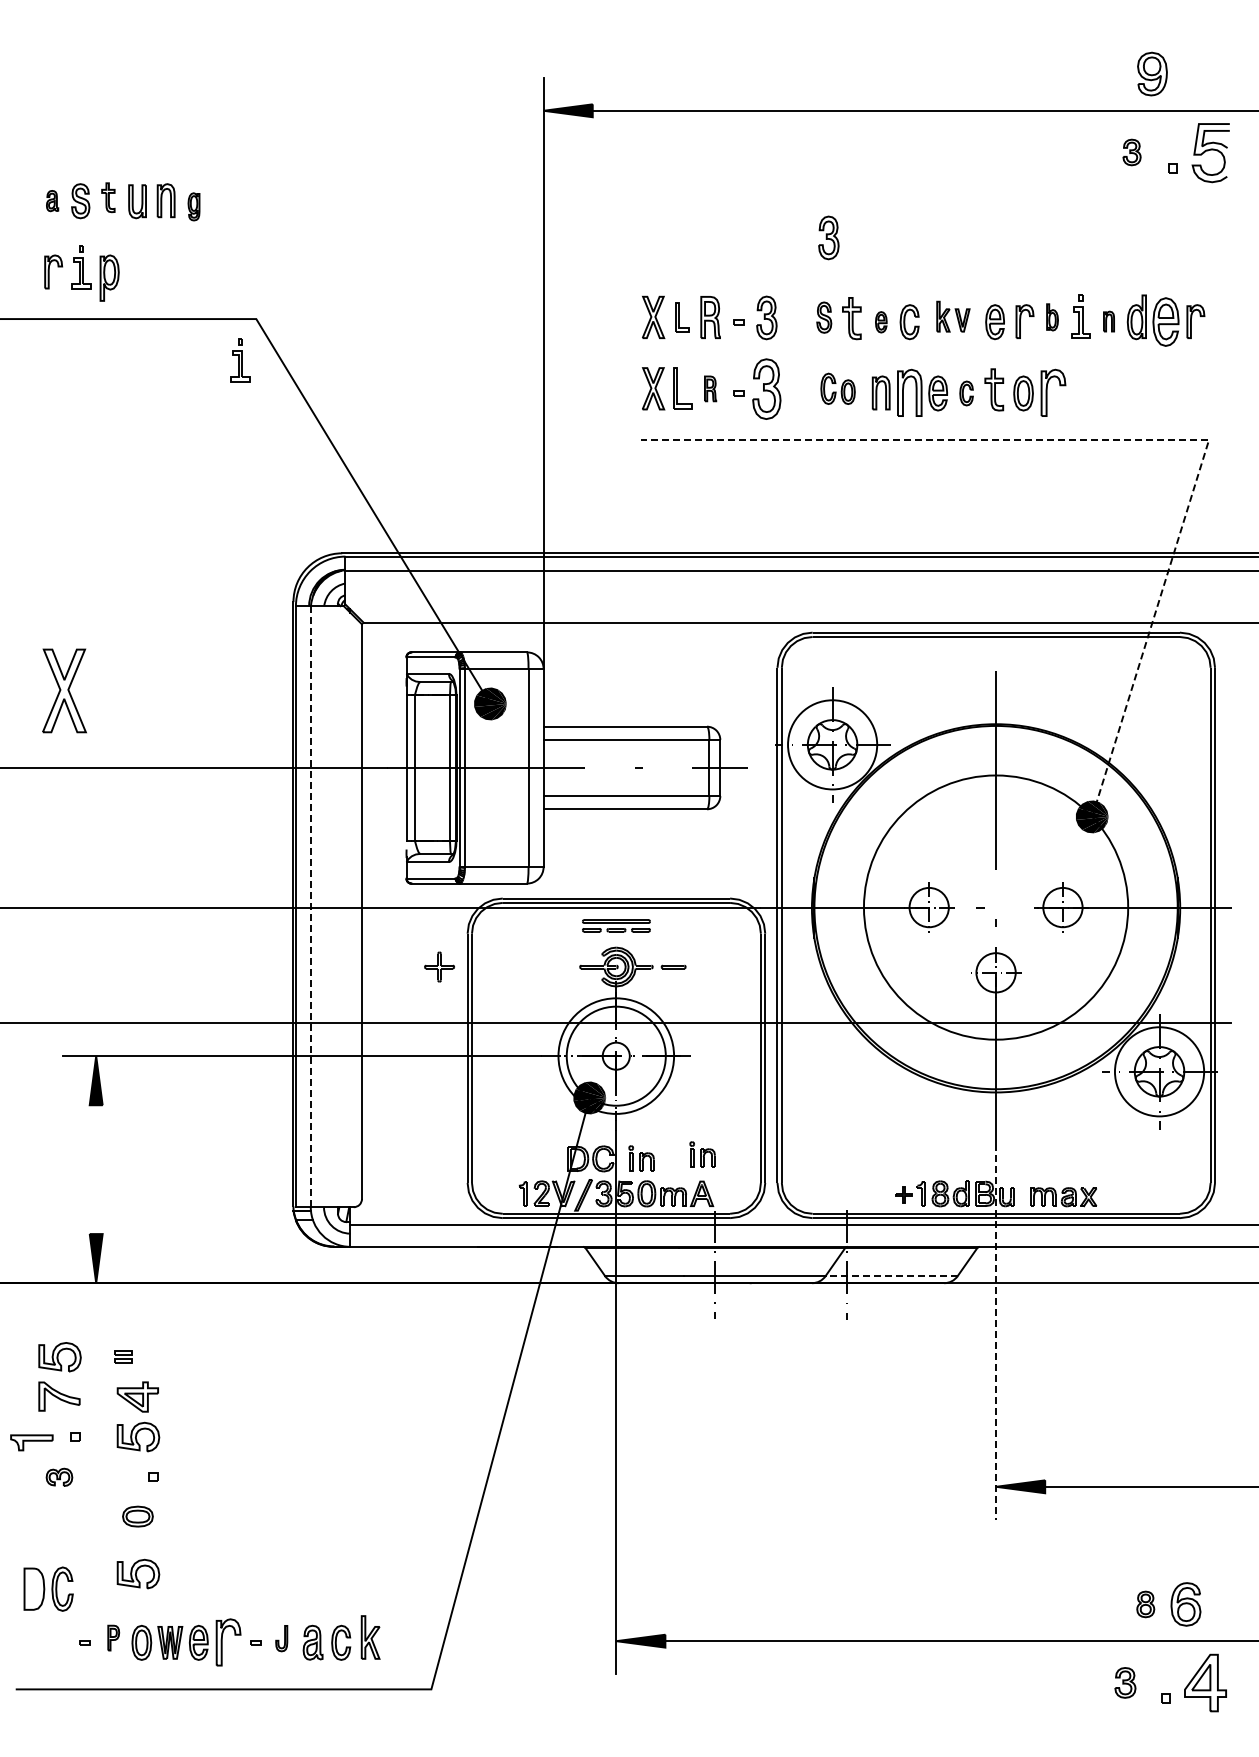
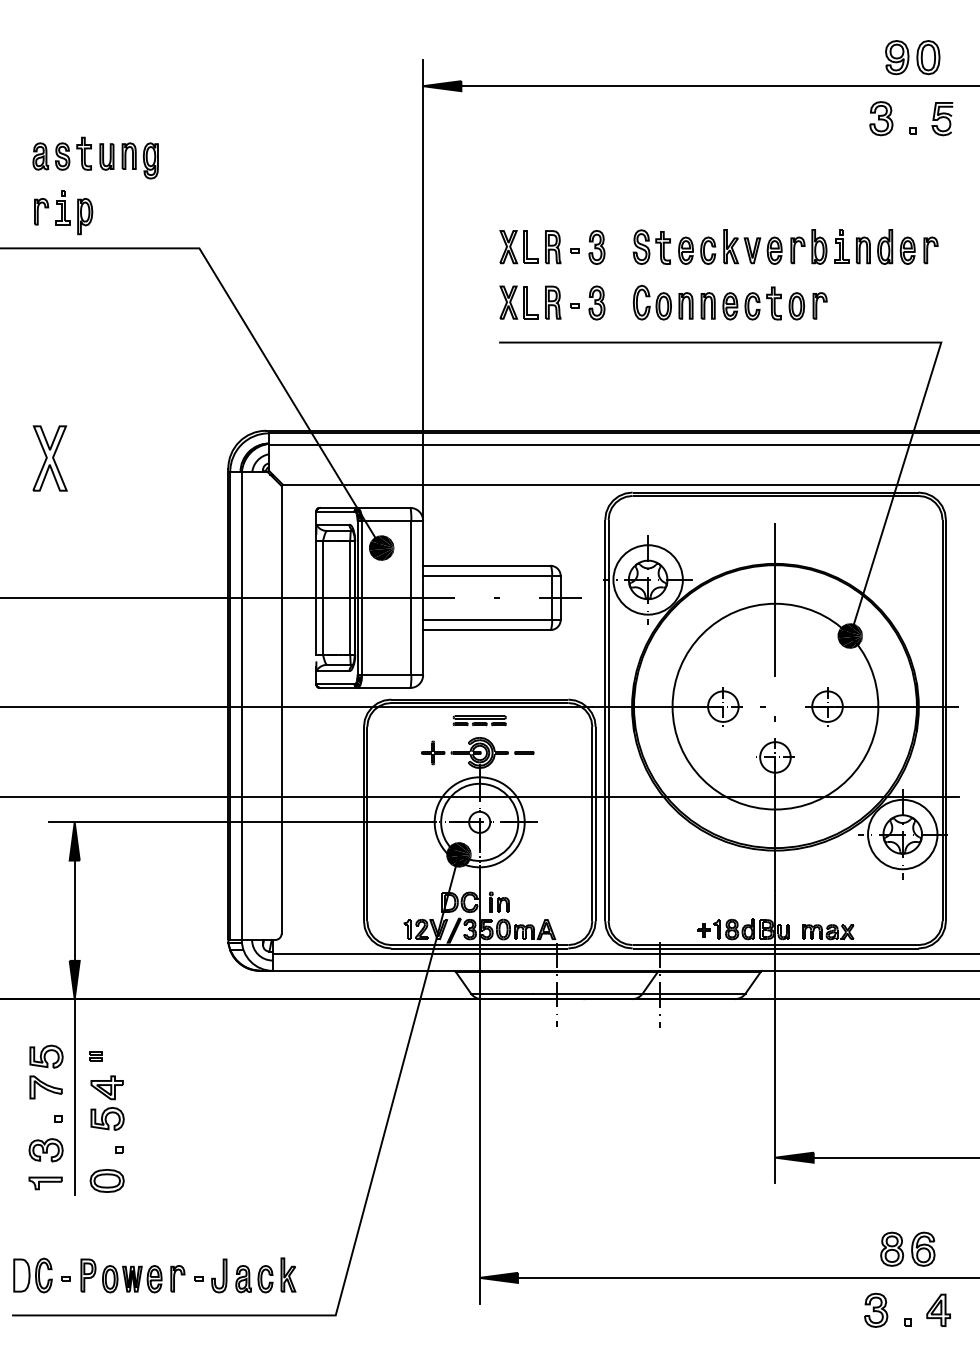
part: (1192, 73) -> (928, 57), added
part: (1131, 152) -> (880, 118), size x1.67
part: (1210, 152) -> (942, 118), size x0.71
part: (108, 197) -> (84, 153), size x1.43
part: (52, 200) -> (40, 156), size x1.67
part: (193, 206) -> (150, 160), size x1.67
part: (828, 237) -> (644, 184), removed
part: (953, 316) -> (742, 246), size x1.43
part: (682, 317) -> (531, 247), size x1.43
part: (824, 317) -> (641, 247), size x1.43
part: (1052, 317) -> (819, 247), size x1.67
part: (1108, 321) -> (862, 250), size x1.67
part: (881, 322) -> (686, 251), size x1.67
part: (1165, 322) -> (907, 251), size x0.71
part: (240, 360) -> (187, 280), removed
part: (710, 388) -> (553, 302), size x1.67
part: (837, 388) -> (651, 302), size x1.43
part: (766, 389) -> (596, 303), size x0.71
part: (909, 392) -> (708, 305), size x0.71
part: (1053, 392) -> (820, 305), size x0.71
part: (966, 393) -> (752, 306), size x1.43
line: (1123, 440) -> (874, 342), dashed -> solid
part: (64, 690) -> (50, 458), moved
line: (310, 906) -> (241, 705), dashed -> solid
part: (439, 966) -> (433, 752), moved
part: (702, 1154) -> (546, 898), removed
line: (96, 1169) -> (74, 910), added
line: (891, 1276) -> (694, 993), dashed -> solid
line: (996, 1332) -> (775, 1037), dashed -> solid
line: (96, 1408) -> (74, 1096), added
part: (31, 1442) -> (45, 1183), moved
part: (59, 1477) -> (46, 1150), size x1.67
part: (137, 1516) -> (106, 1180), size x1.43
part: (138, 1573) -> (107, 1225), removed
part: (48, 1588) -> (32, 1275), moved
part: (1145, 1604) -> (891, 1249), size x1.67
part: (113, 1637) -> (88, 1275), size x1.67
part: (281, 1638) -> (219, 1275), size x1.67
part: (228, 1641) -> (177, 1278), size x0.71
part: (1125, 1682) -> (876, 1310), size x1.43
part: (1205, 1682) -> (938, 1310), size x0.71

